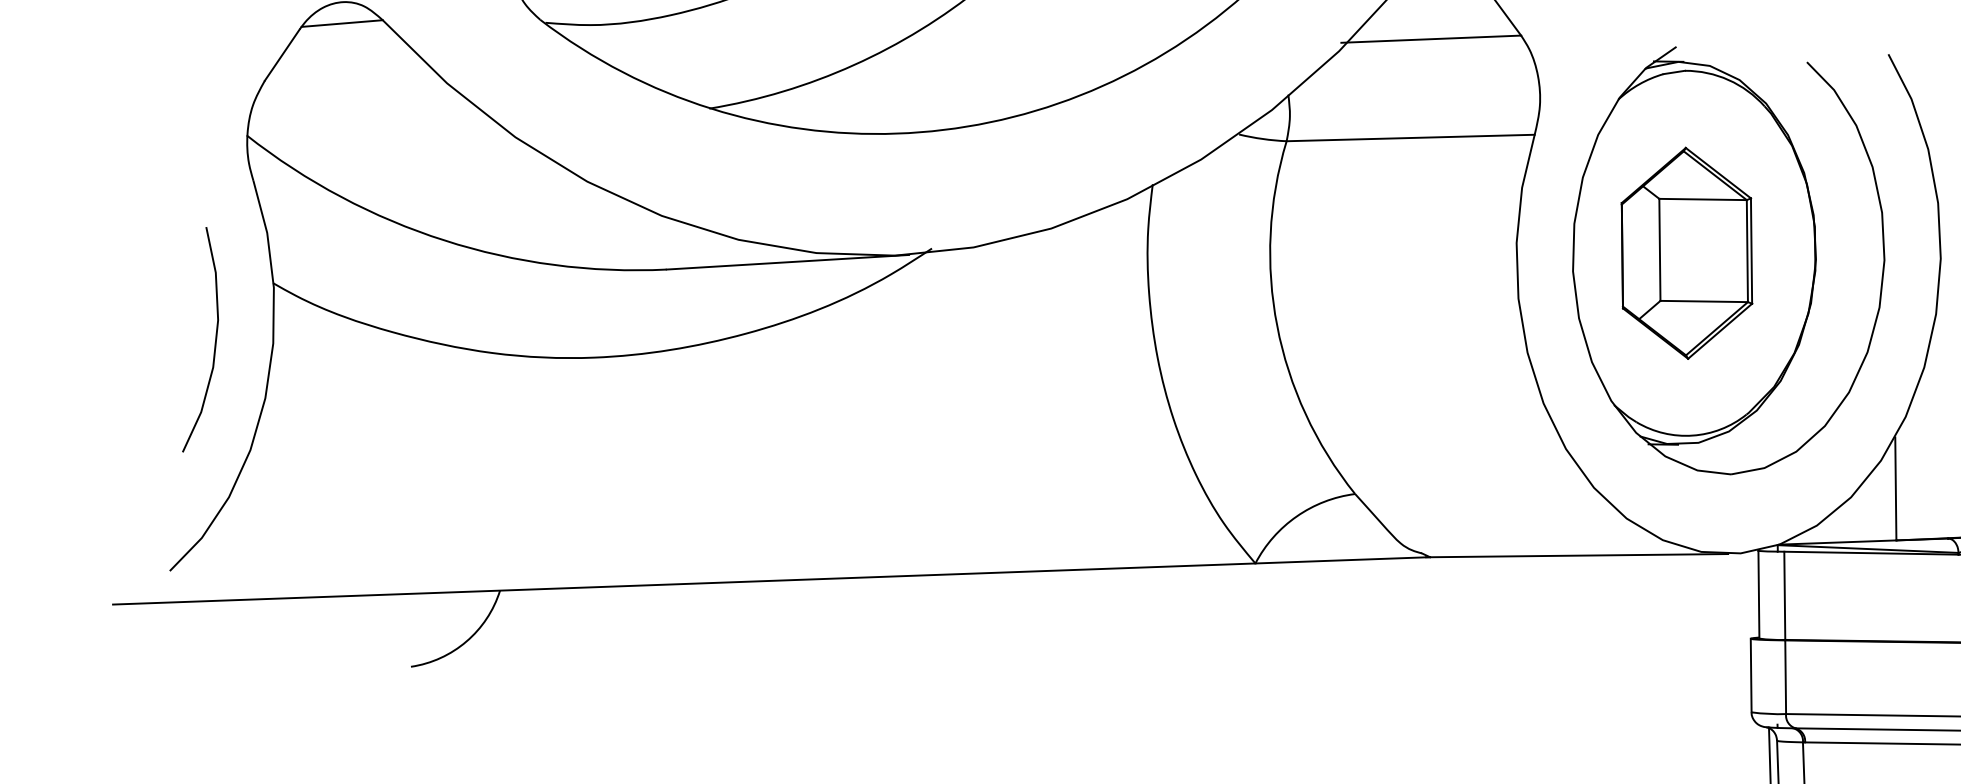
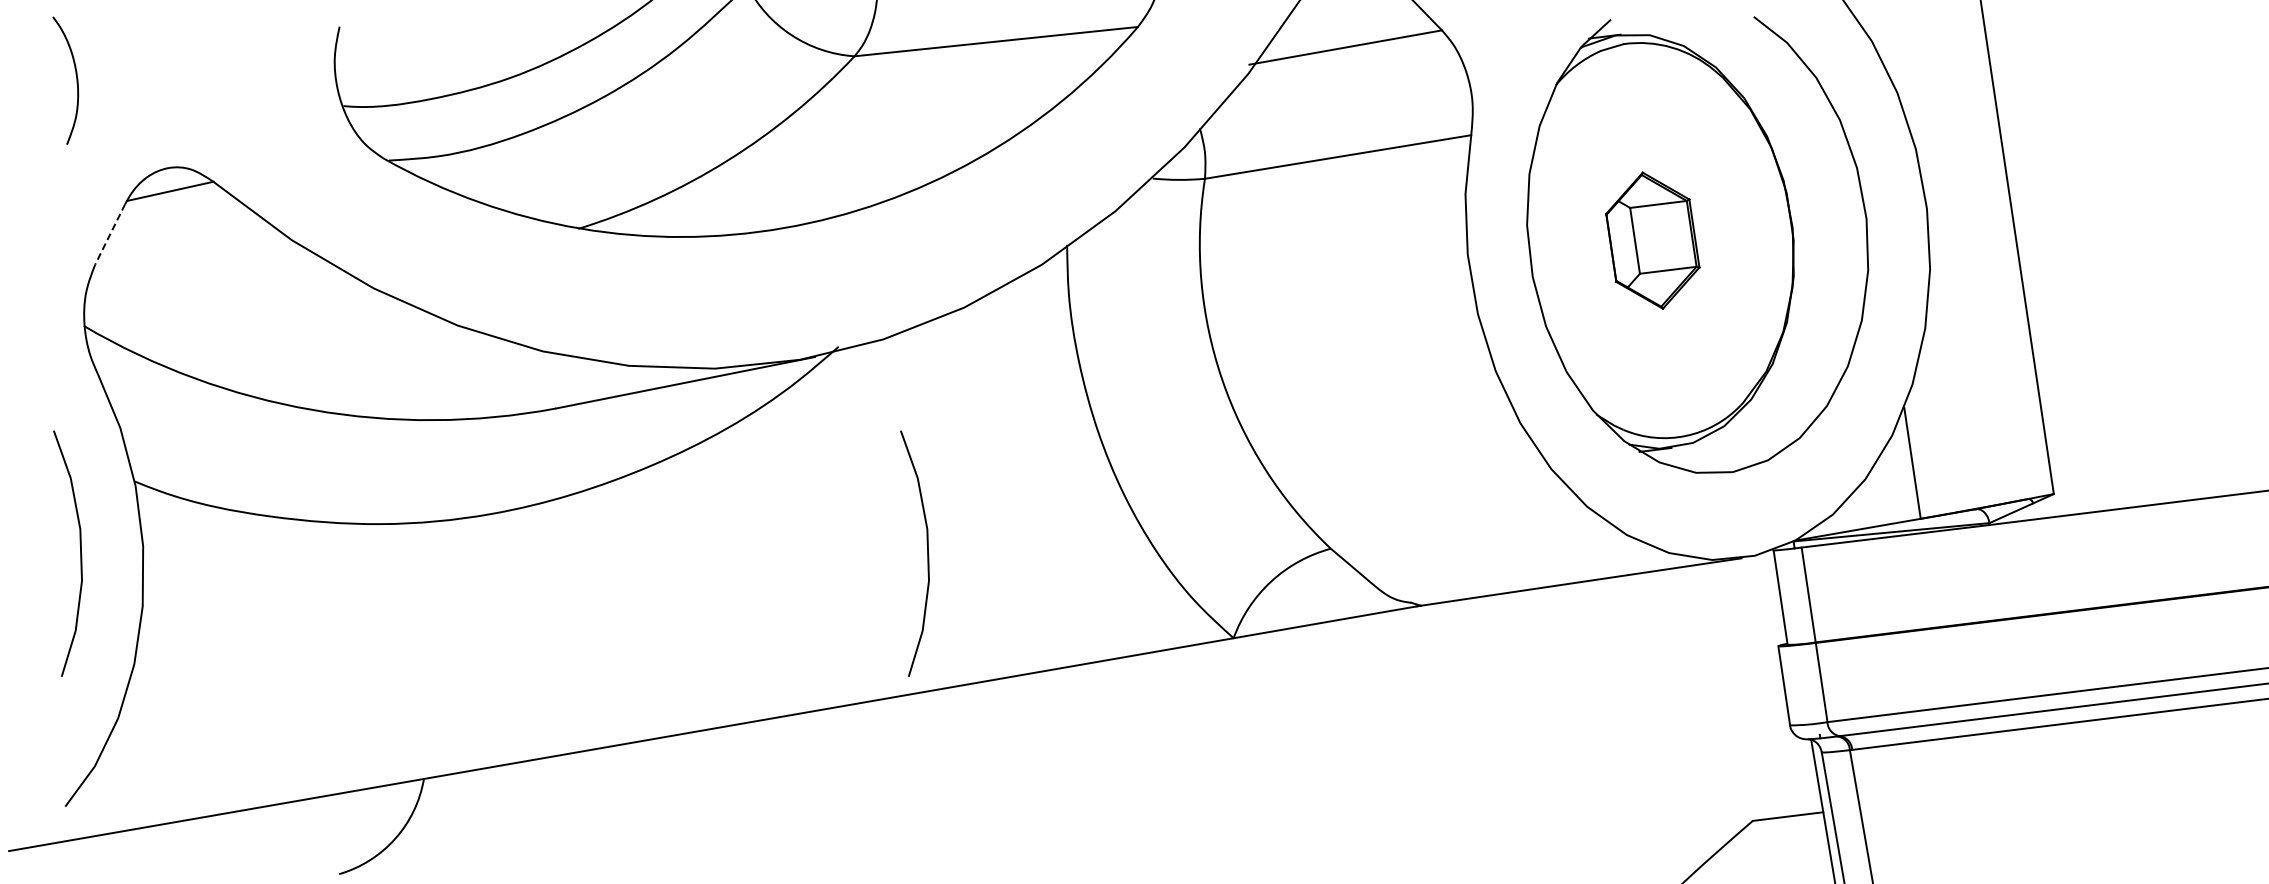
line: (282, 55) -> (110, 234), solid -> dashed
part: (1686, 253) -> (1652, 240), size x0.6
curve: (987, 448) -> (927, 553), added

